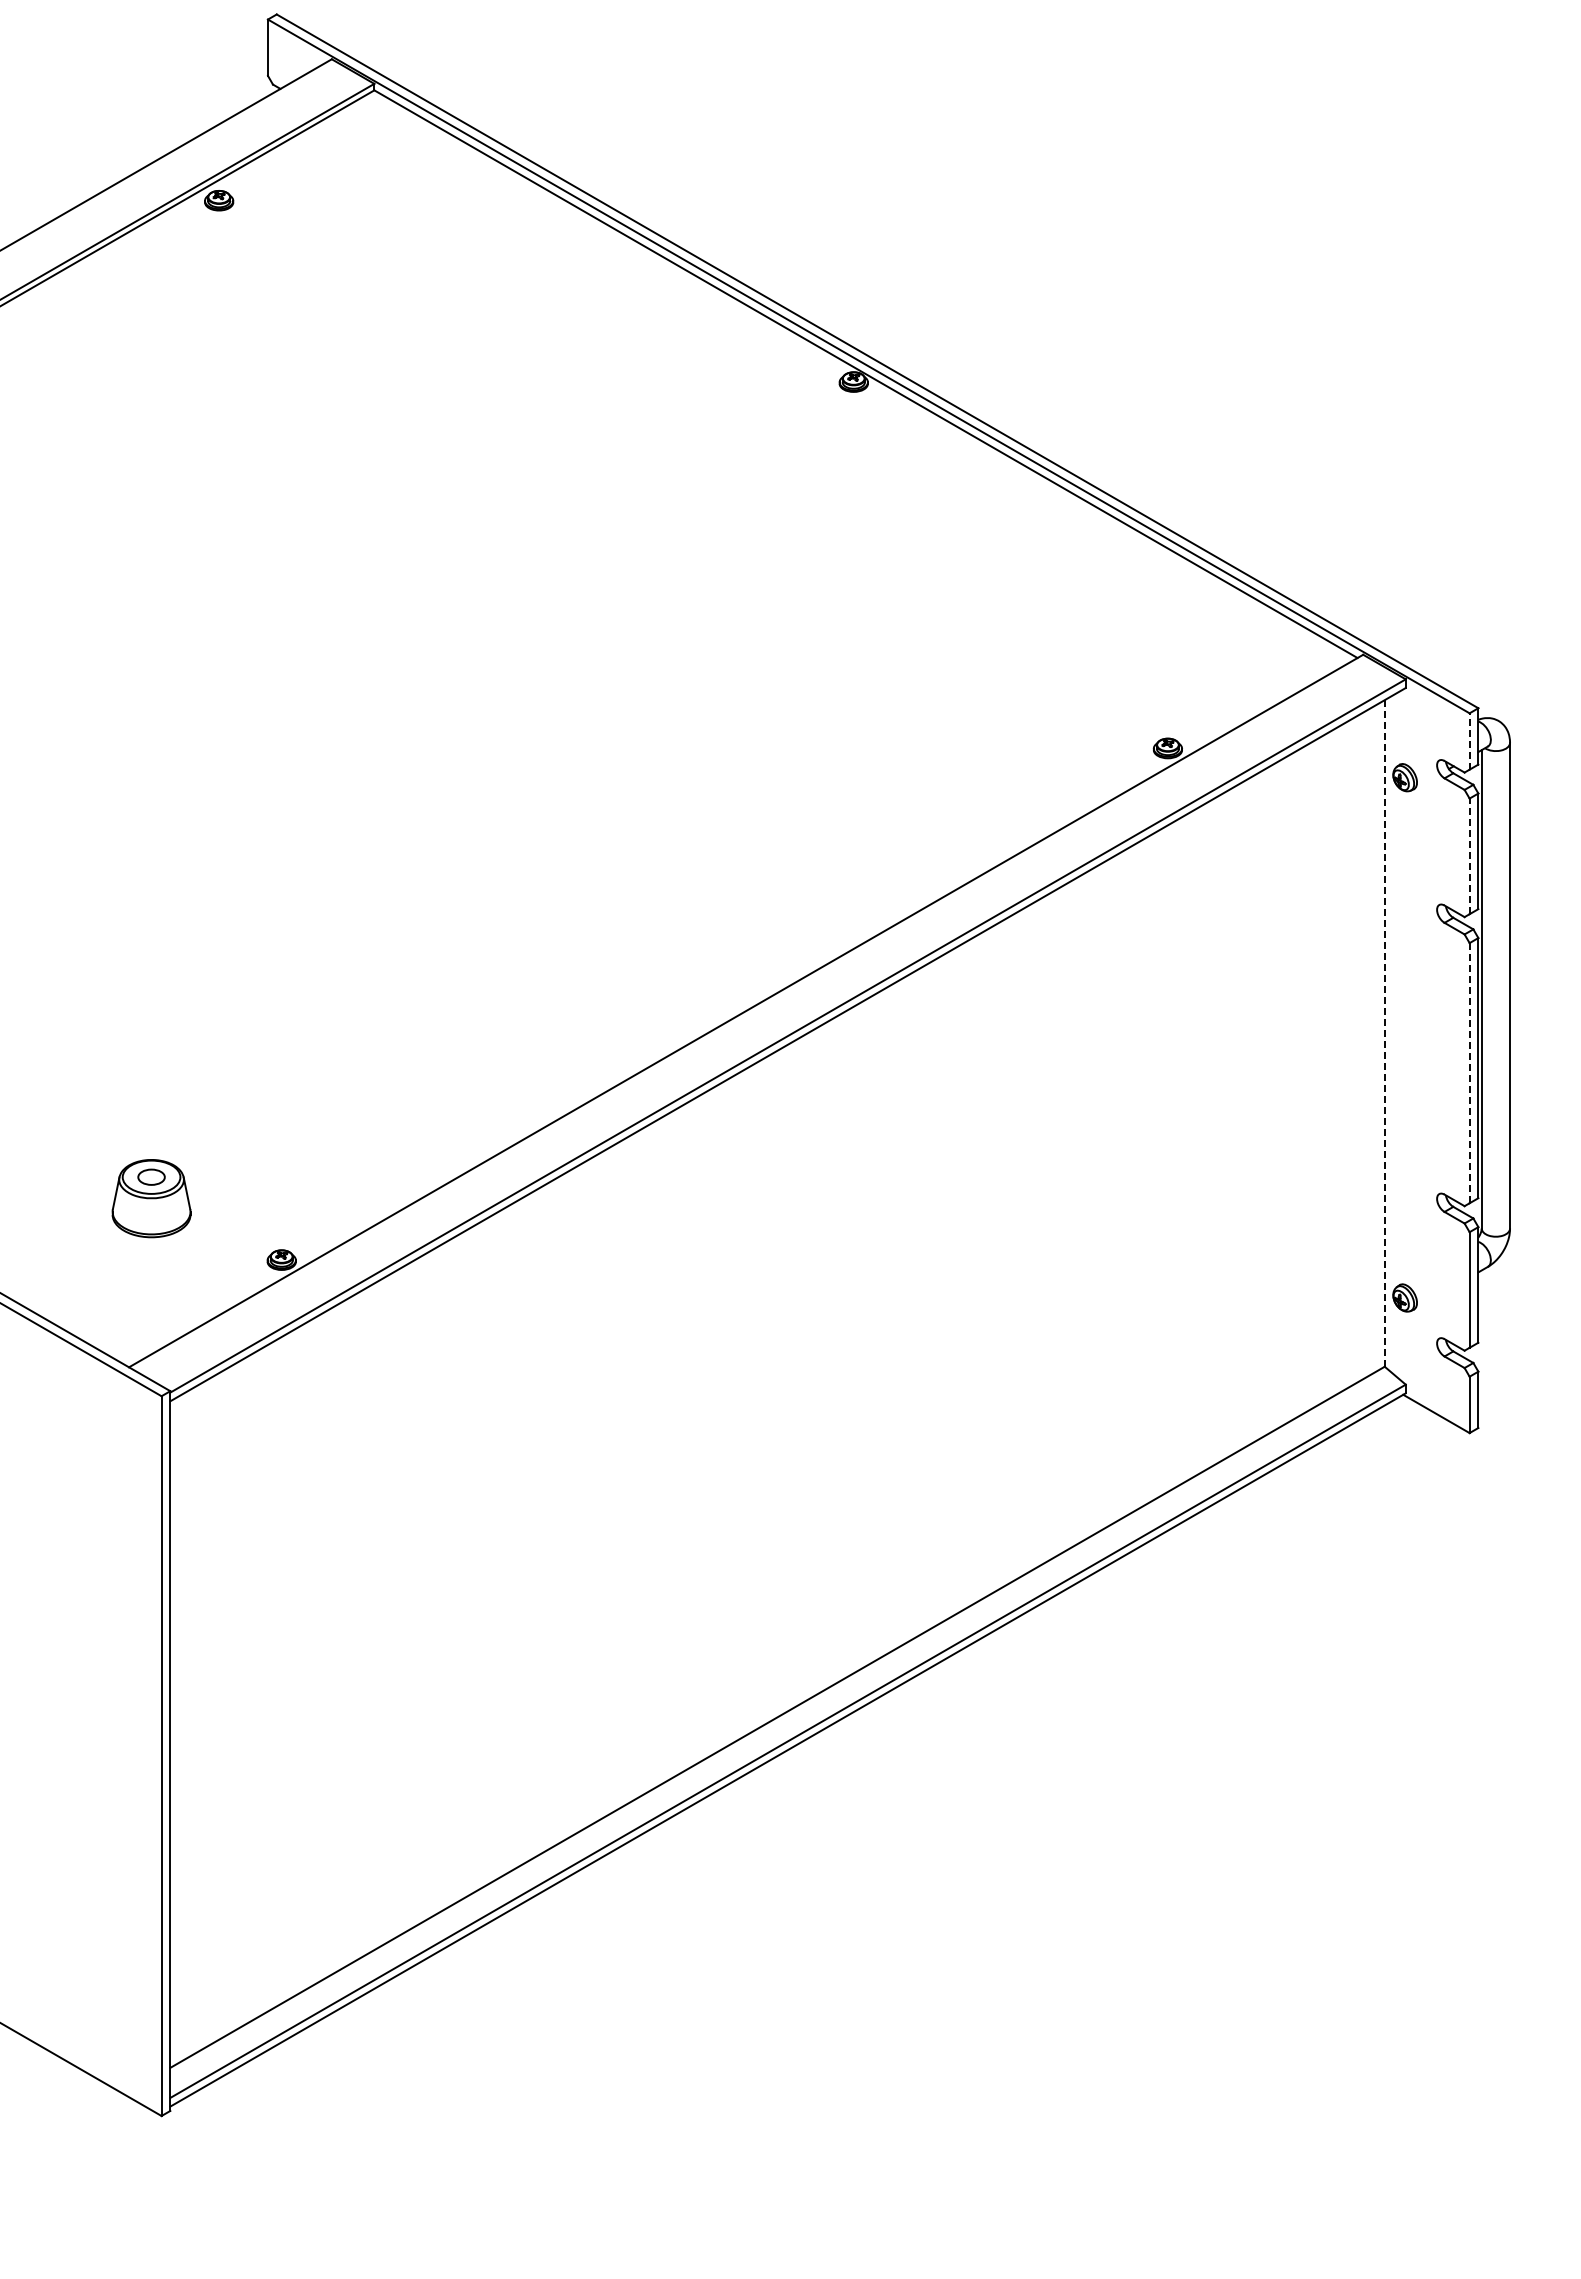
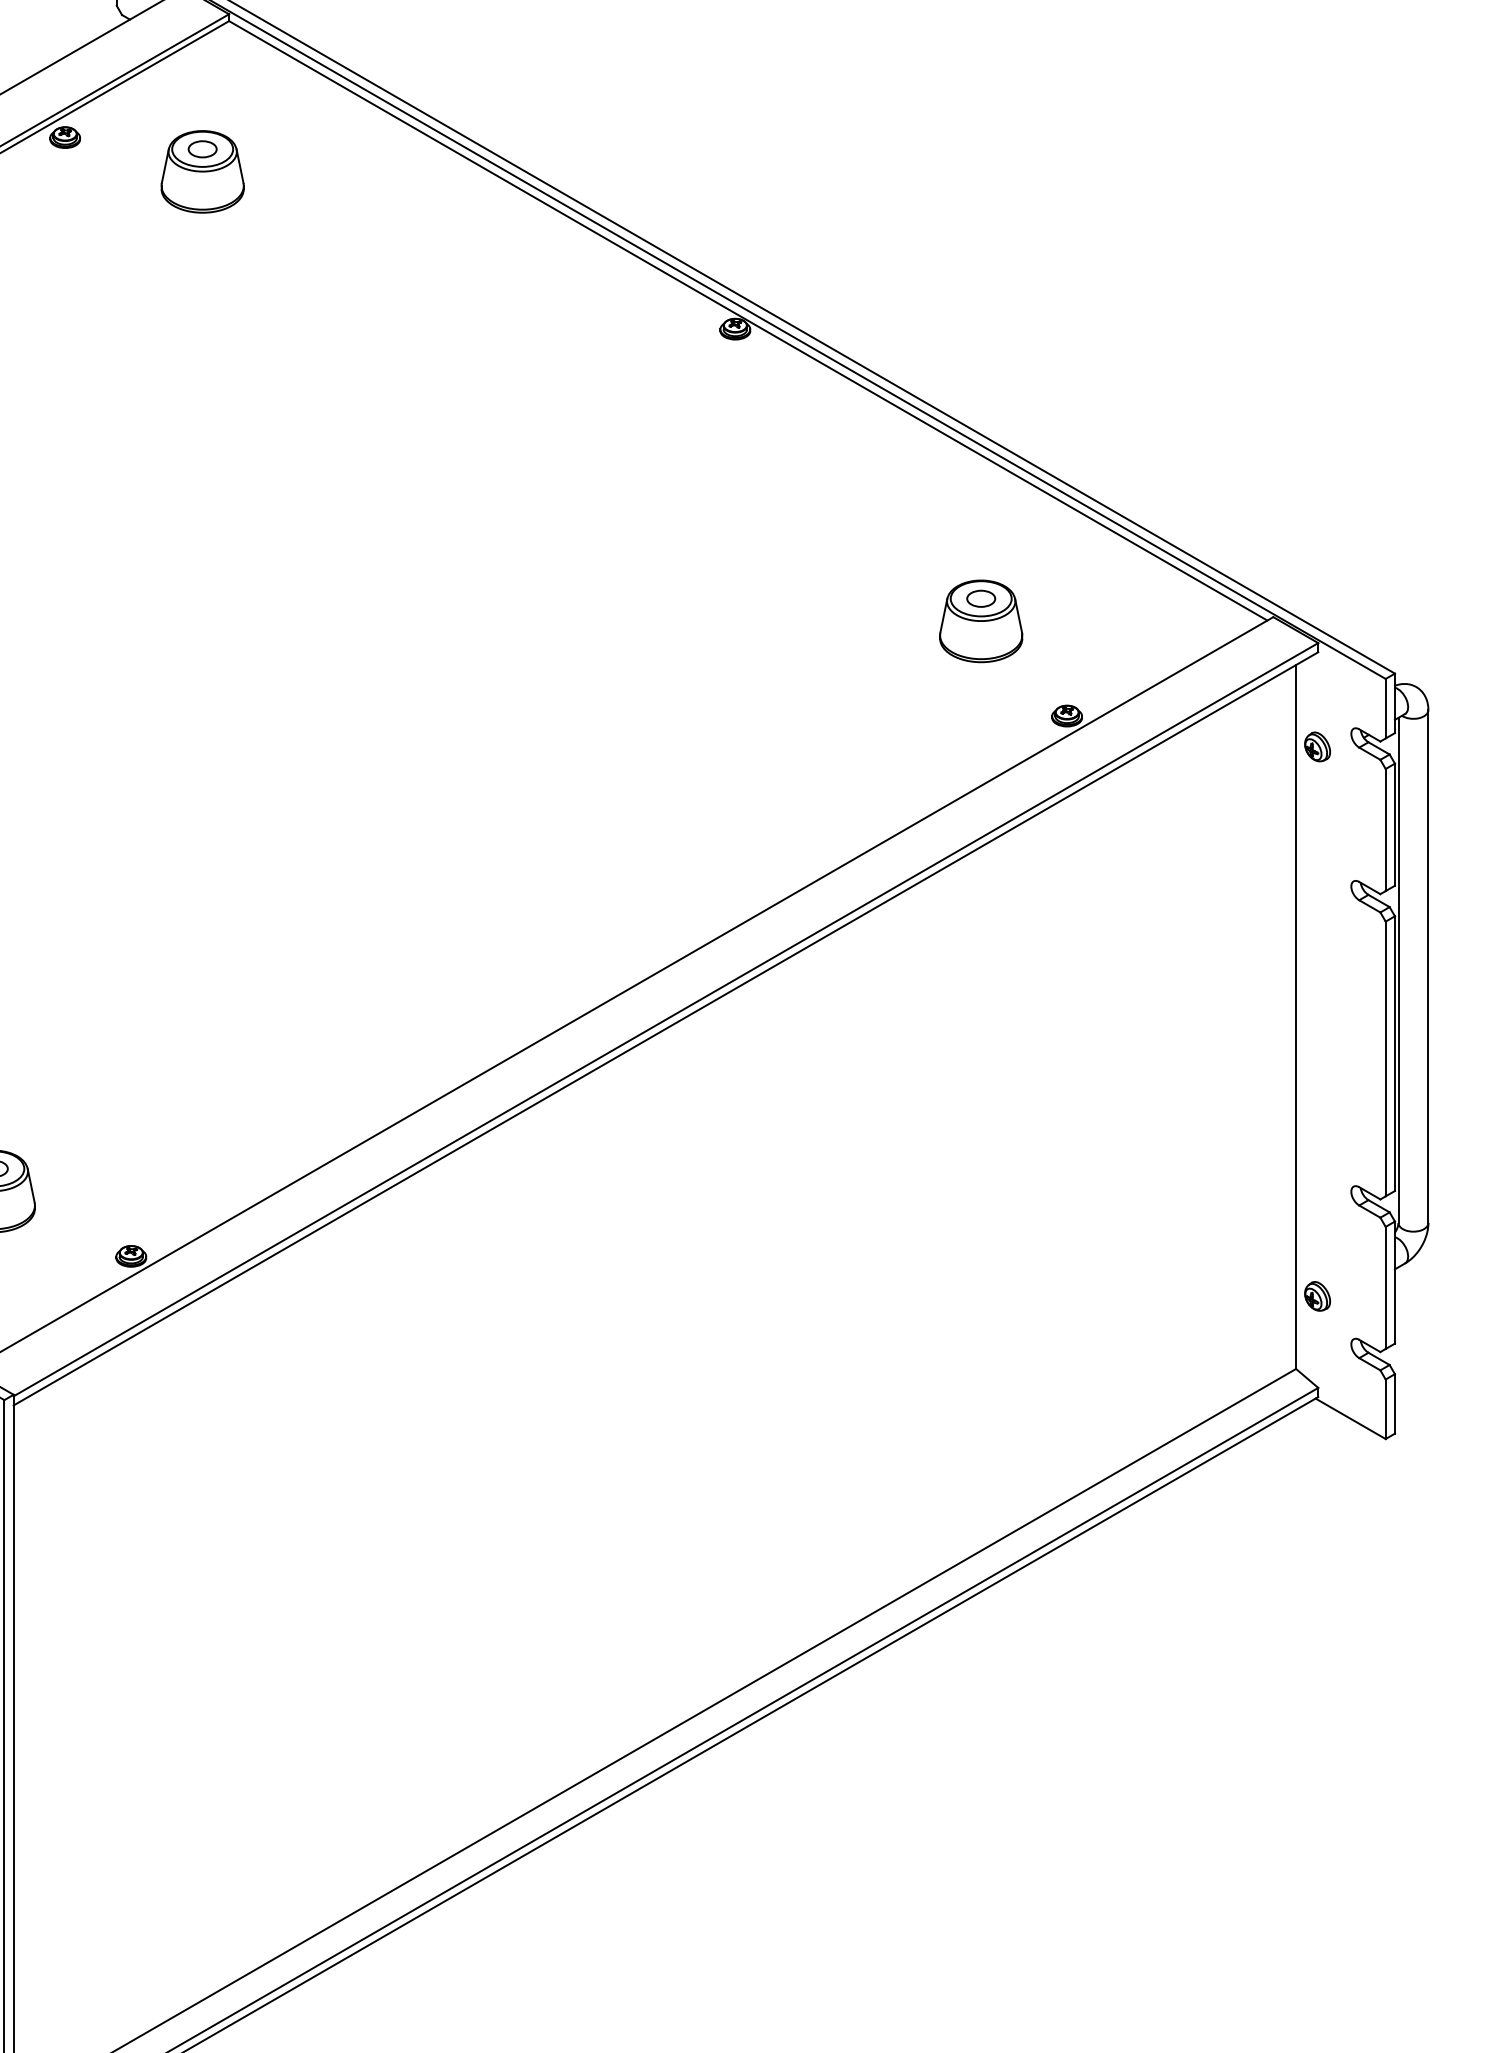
part: (349, 232) -> (202, 171), added
part: (1086, 658) -> (981, 621), added
line: (1469, 741) -> (1385, 708), dashed -> solid
line: (1469, 856) -> (1385, 830), dashed -> solid
line: (1384, 1033) -> (1295, 1017), dashed -> solid
line: (1469, 1072) -> (1385, 1058), dashed -> solid

